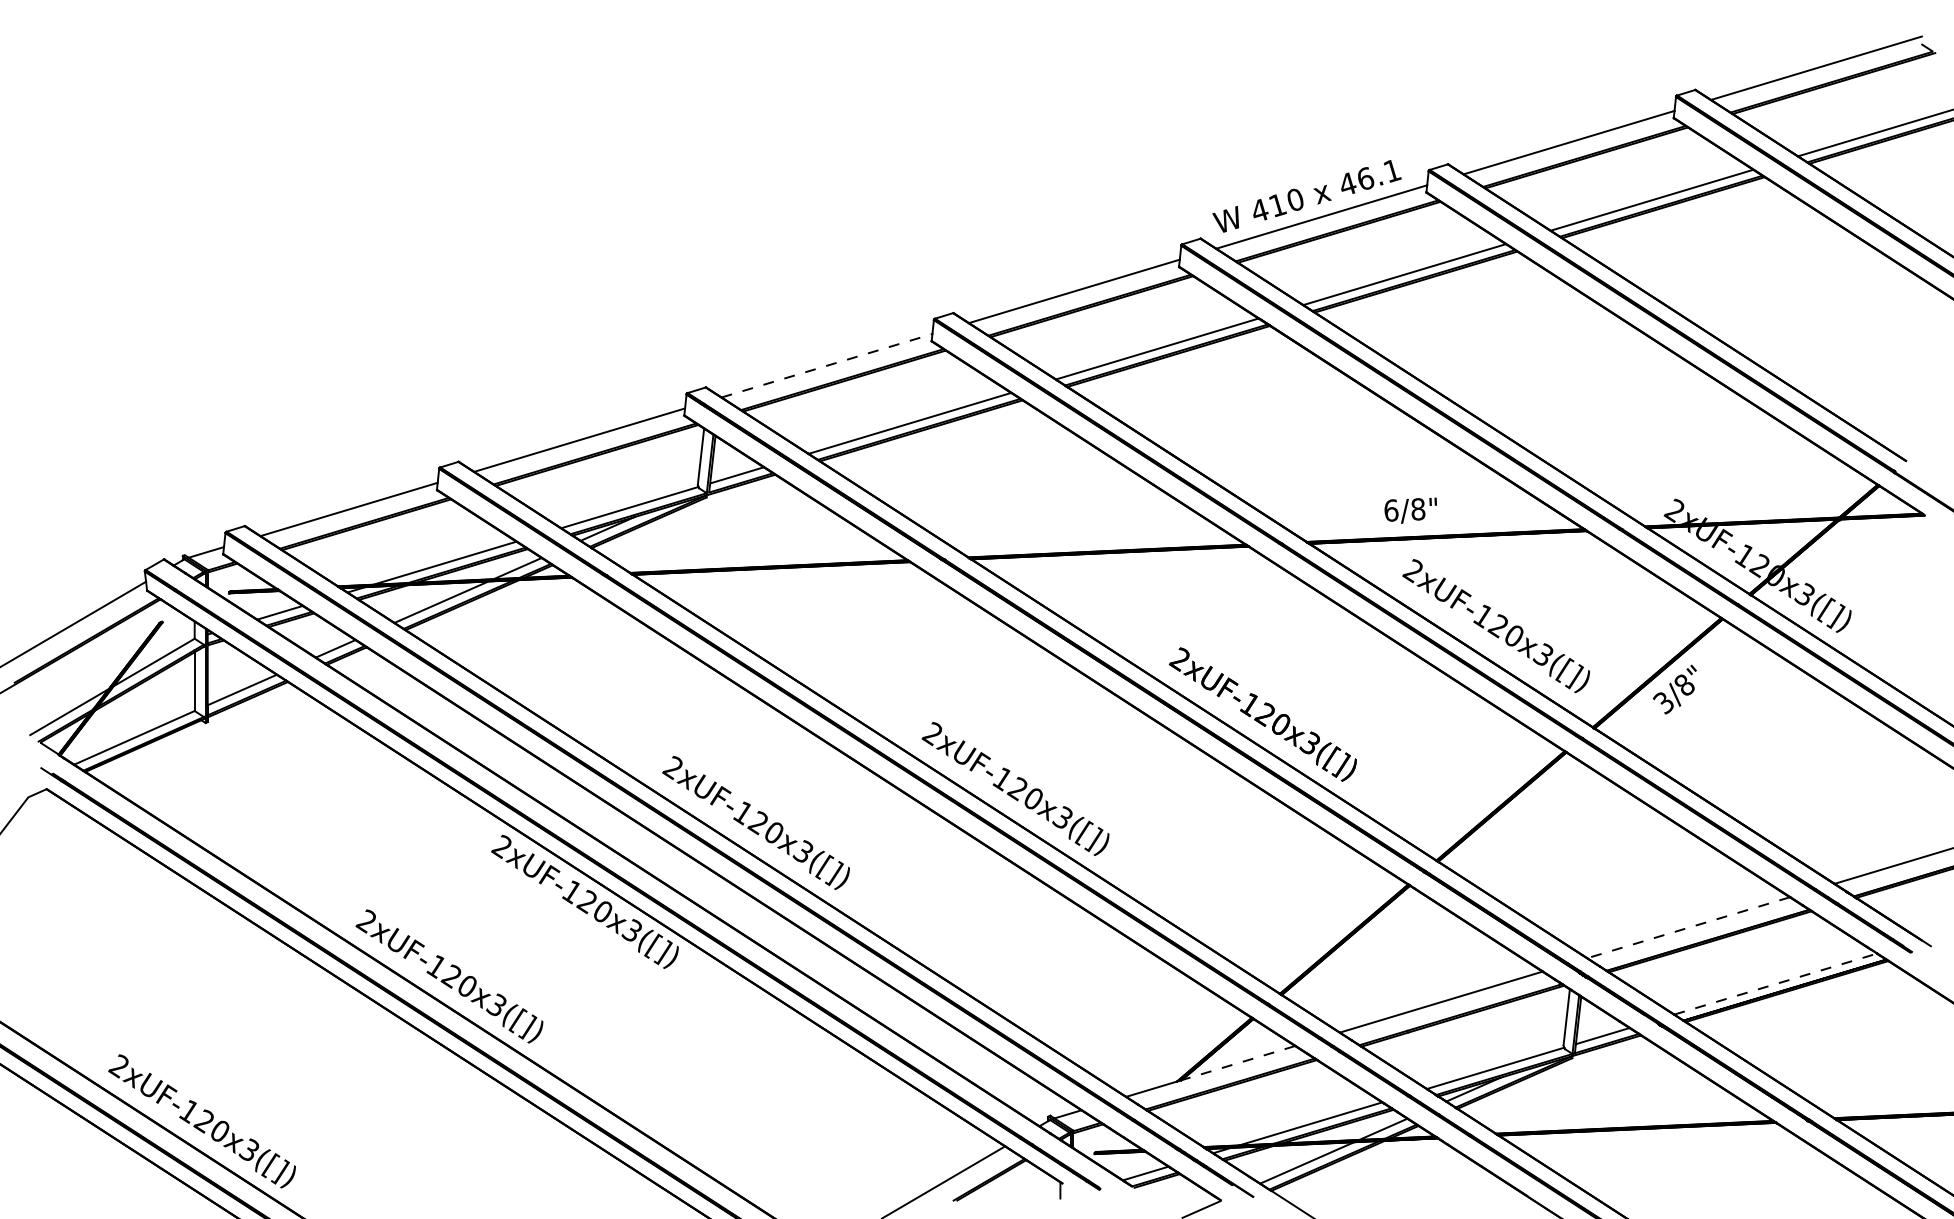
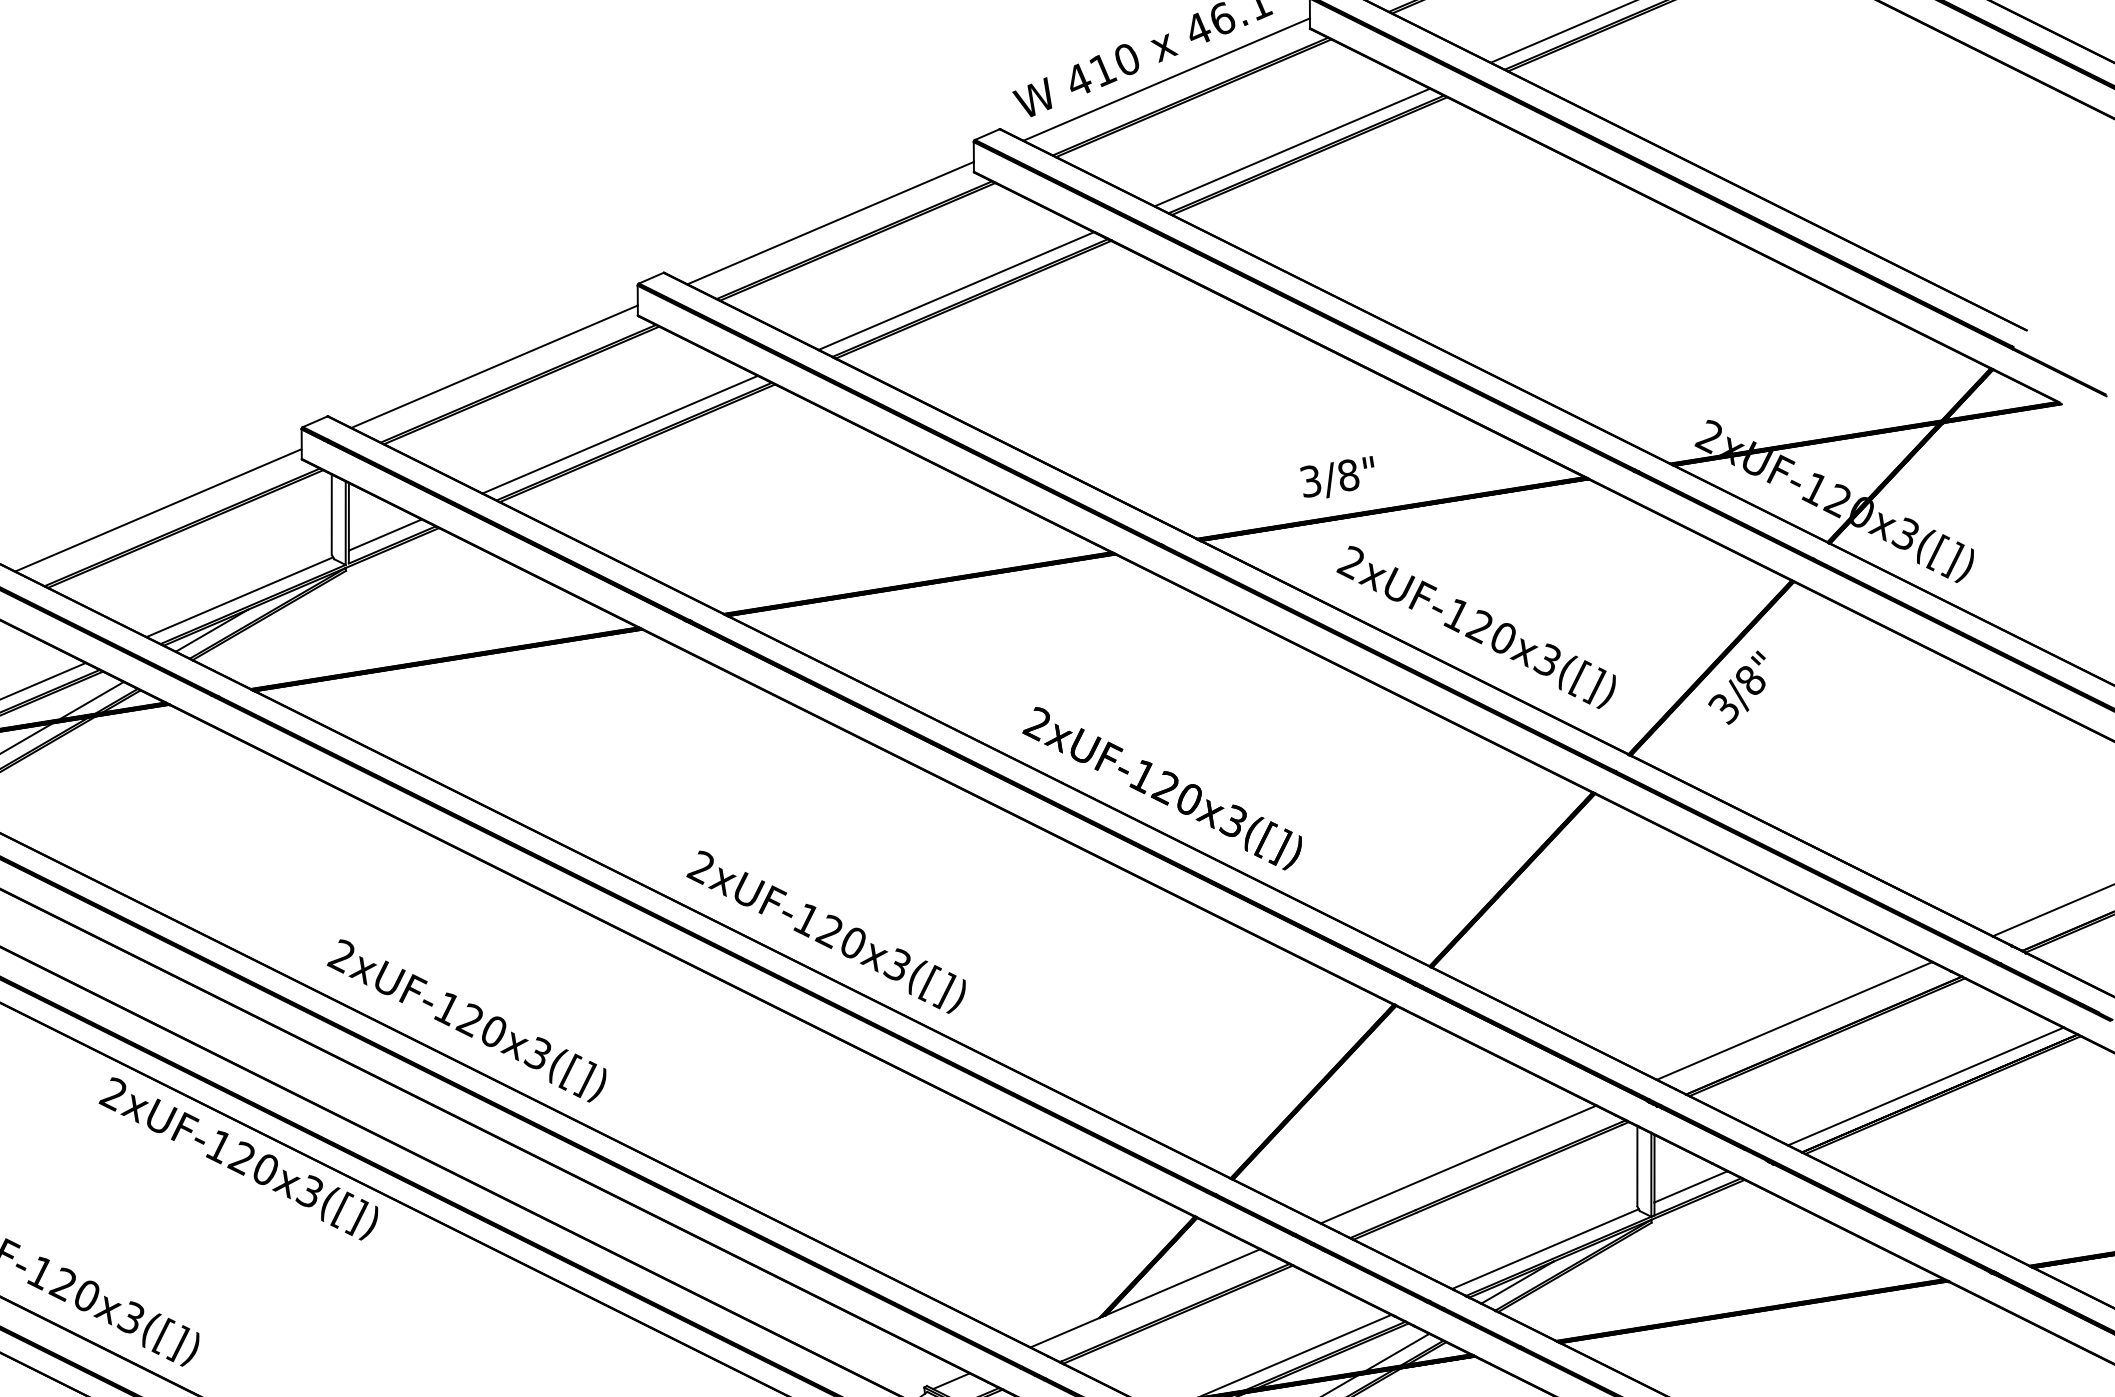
line: (827, 365) -> (495, 366), dashed -> solid
text: (1391, 510) -> (1311, 481), 6/8" -> 3/8"
line: (1688, 927) -> (1794, 1020), dashed -> solid
line: (1782, 982) -> (1935, 1083), dashed -> solid
line: (1237, 1063) -> (1181, 1282), dashed -> solid

